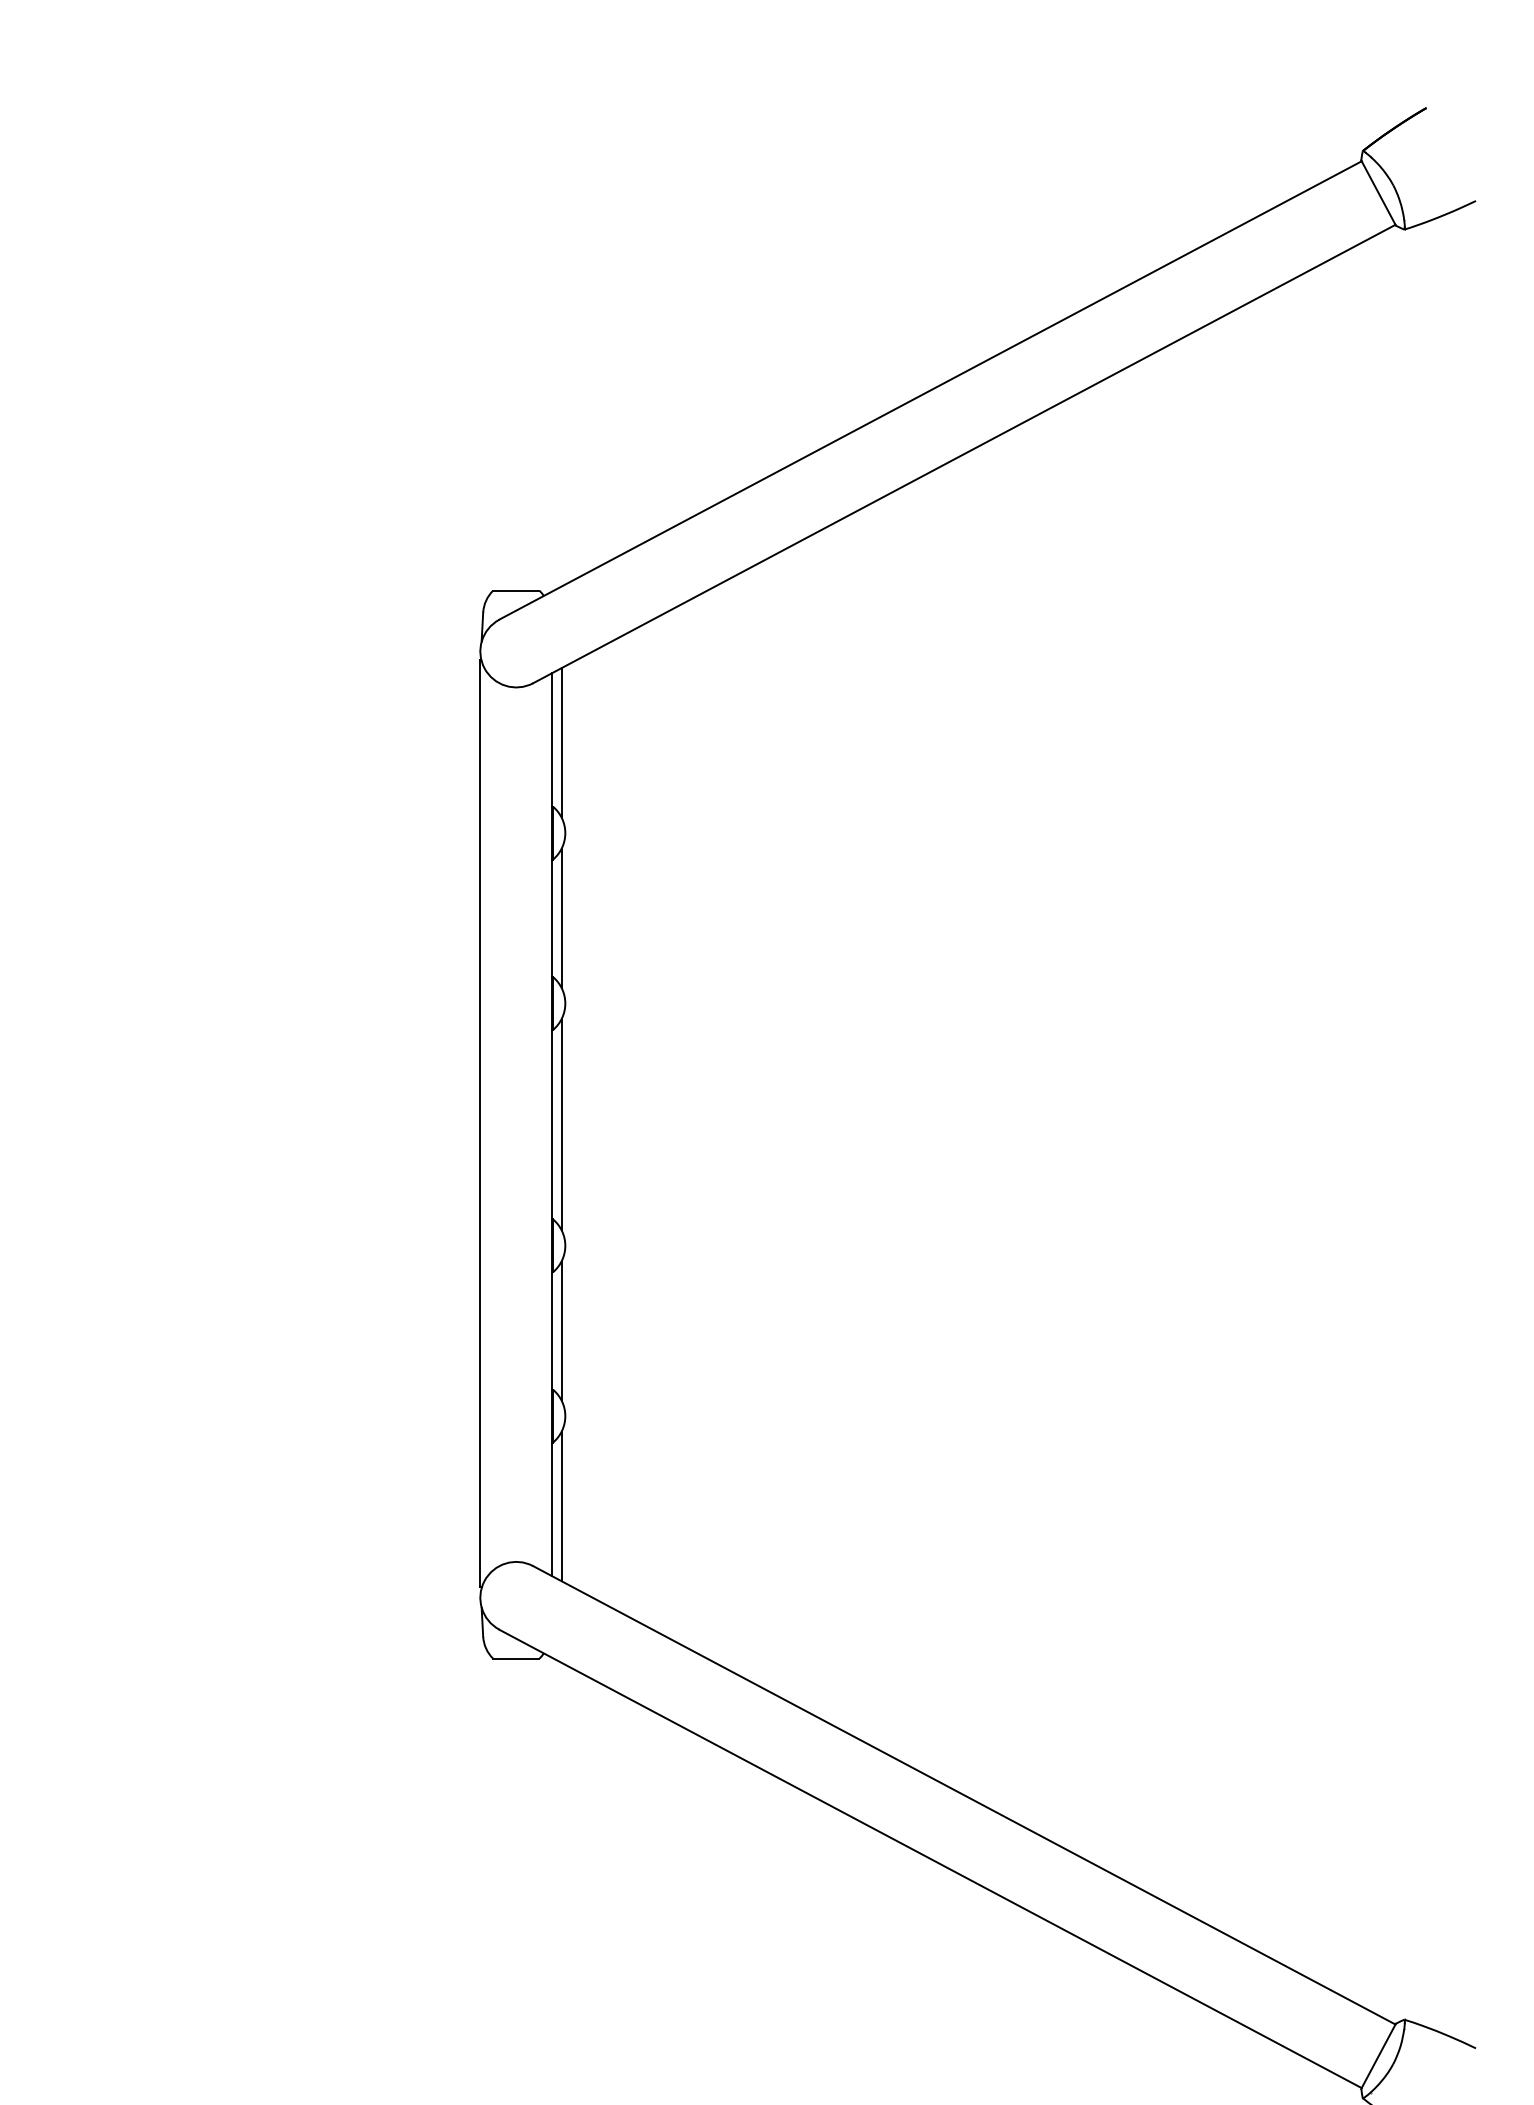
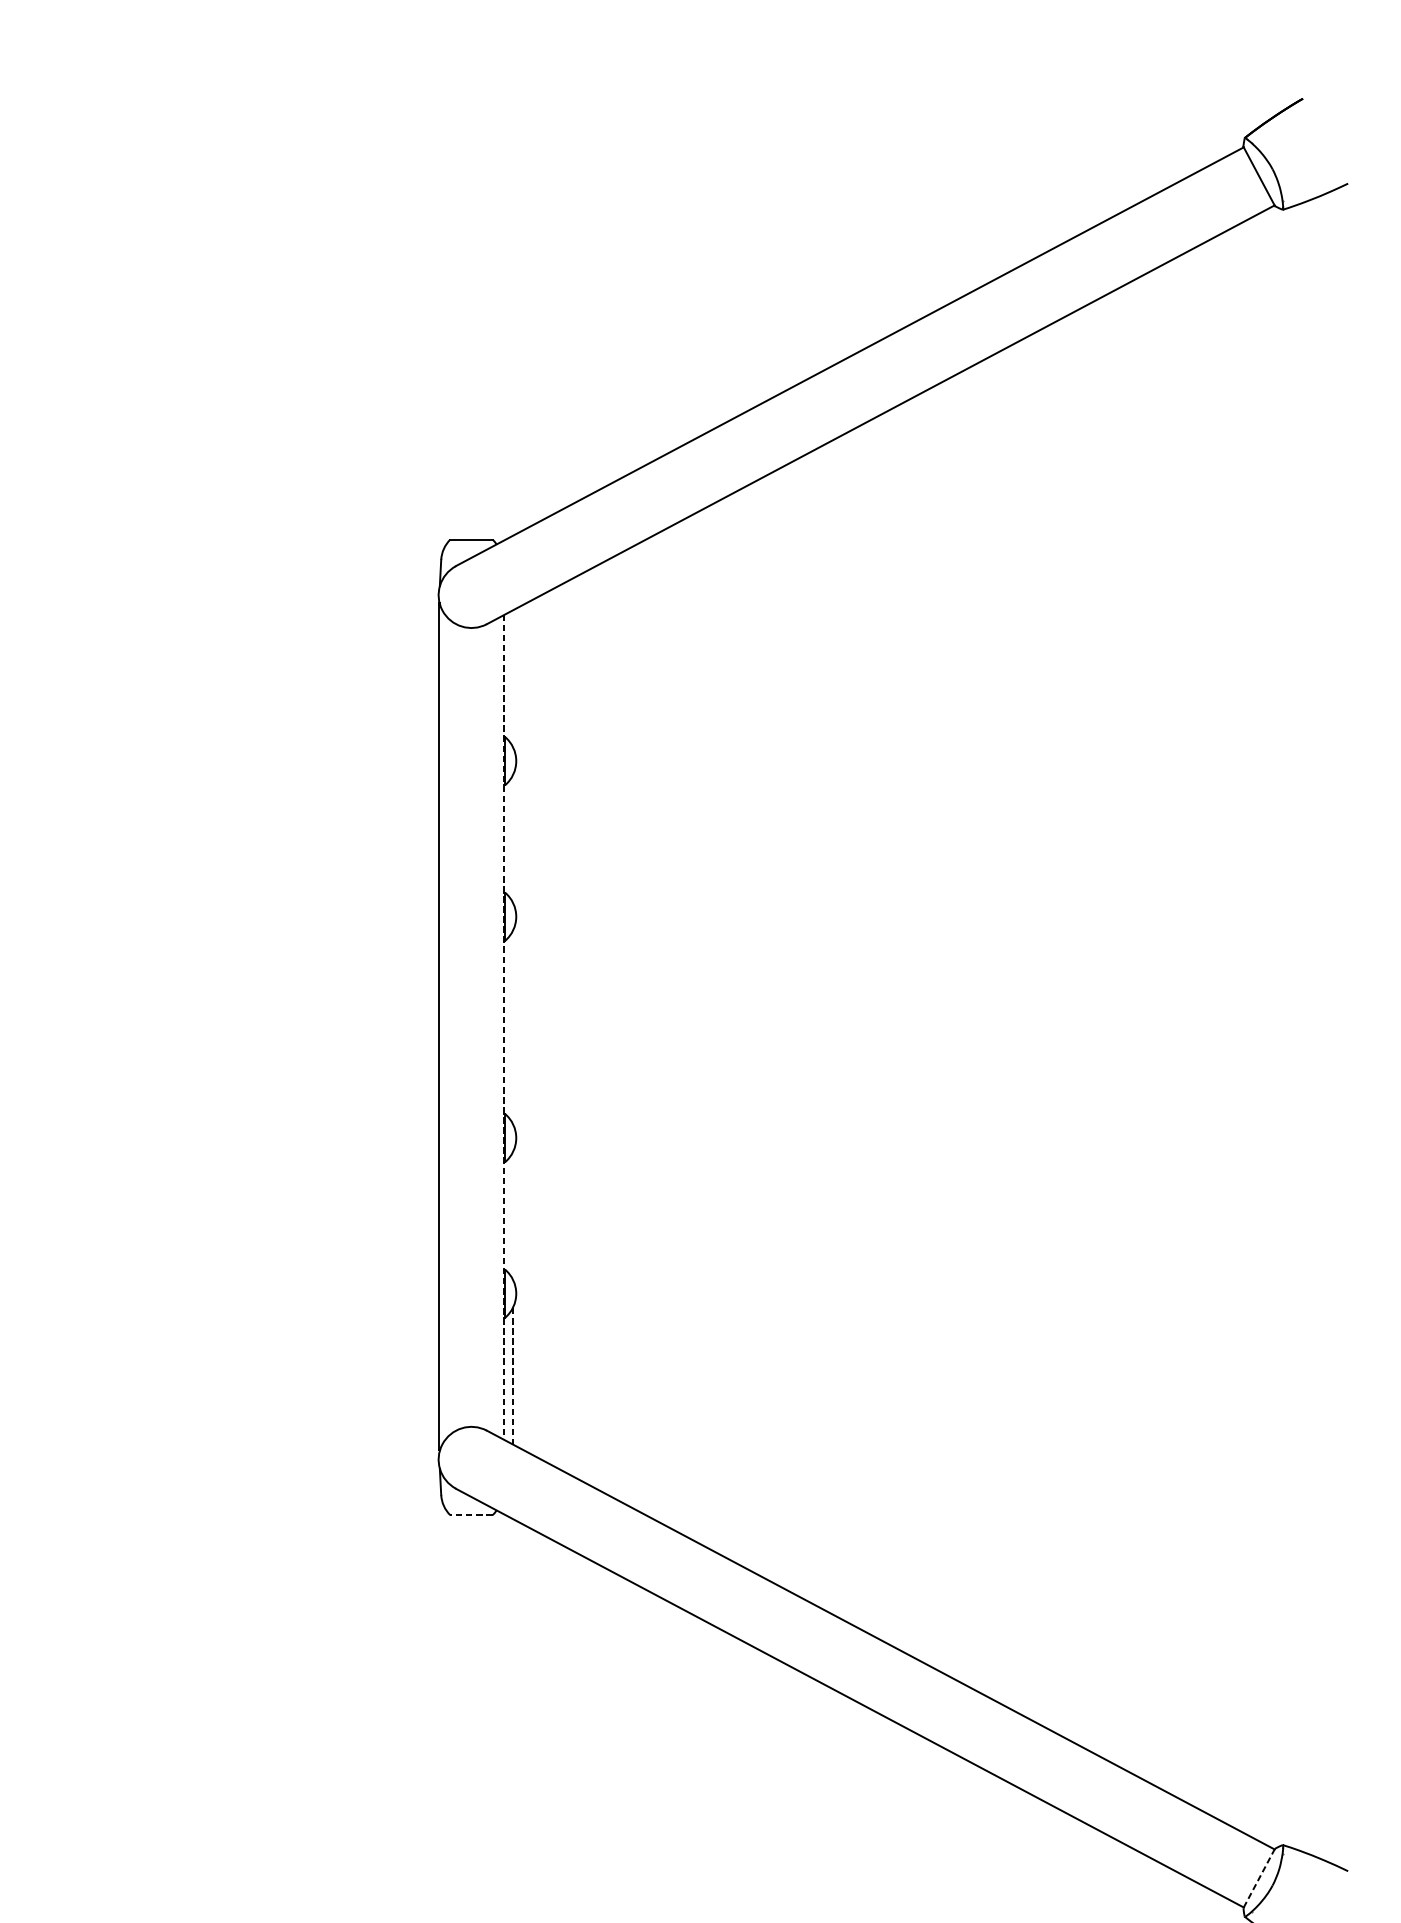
line: (561, 742) -> (512, 678), removed
line: (561, 917) -> (512, 838), removed
line: (552, 1124) -> (504, 1027), solid -> dashed
line: (561, 1124) -> (512, 1027), removed
line: (561, 1330) -> (512, 1215), removed
line: (561, 1506) -> (512, 1376), solid -> dashed
line: (515, 1658) -> (470, 1515), solid -> dashed
line: (1378, 2056) -> (1259, 1878), solid -> dashed

